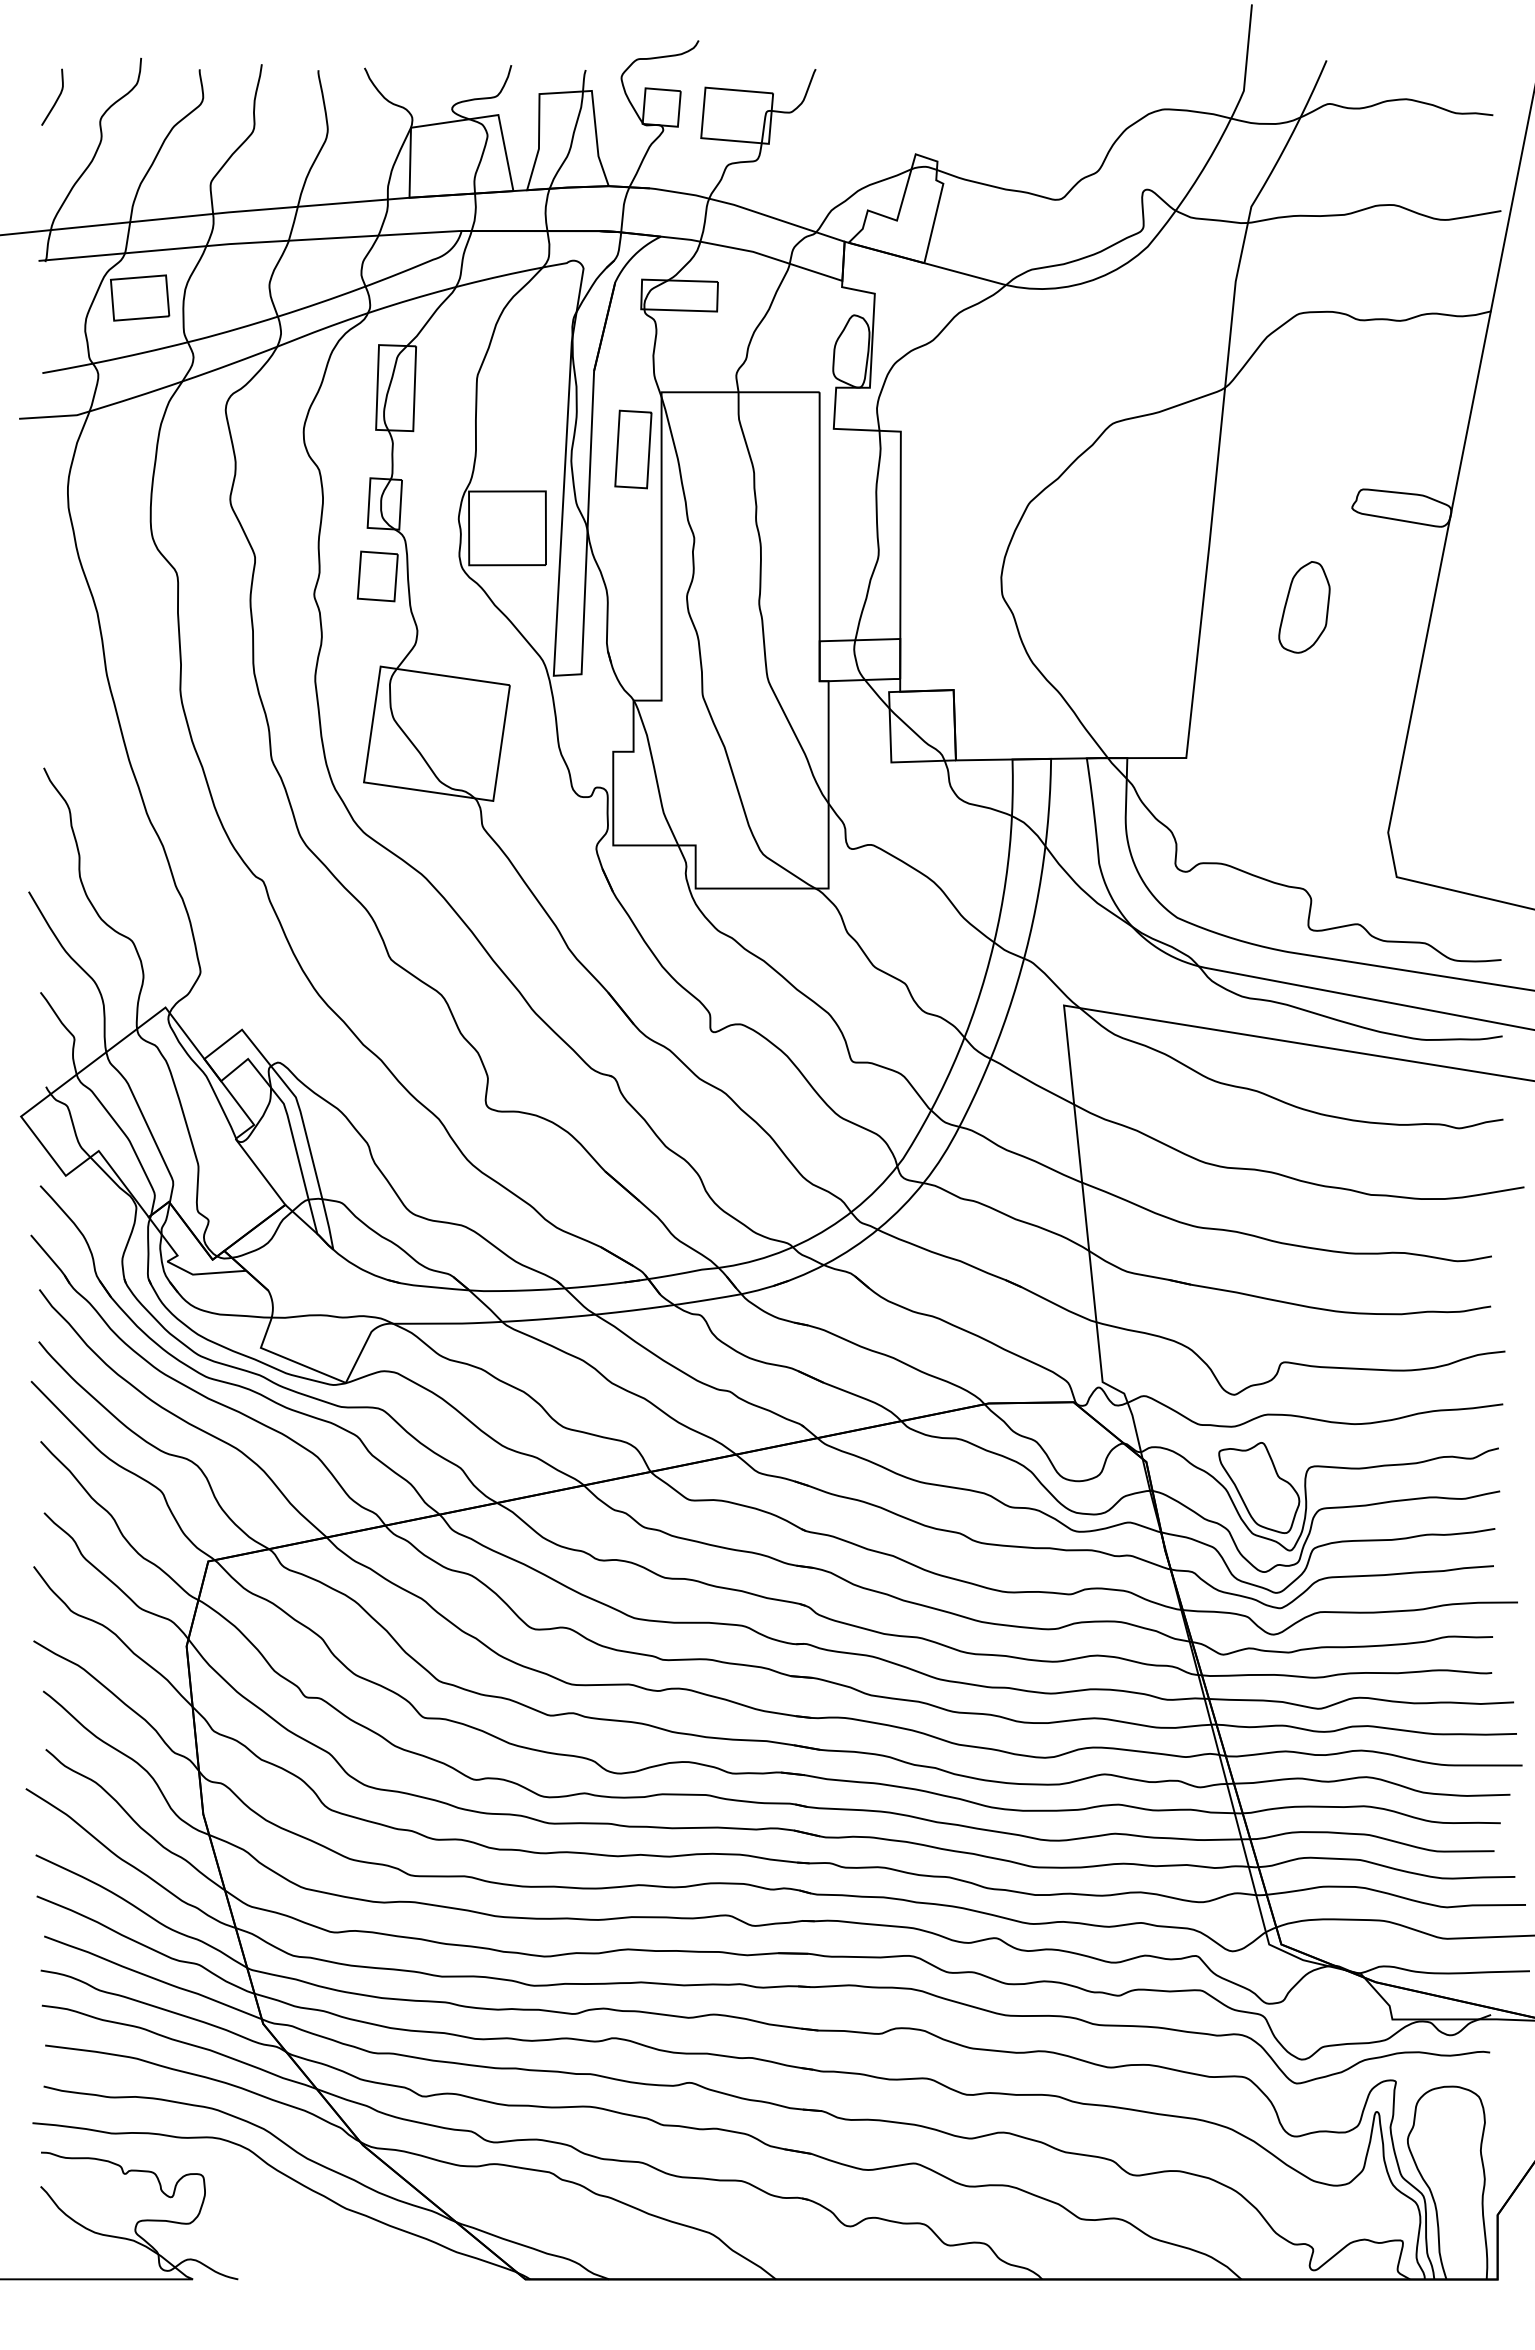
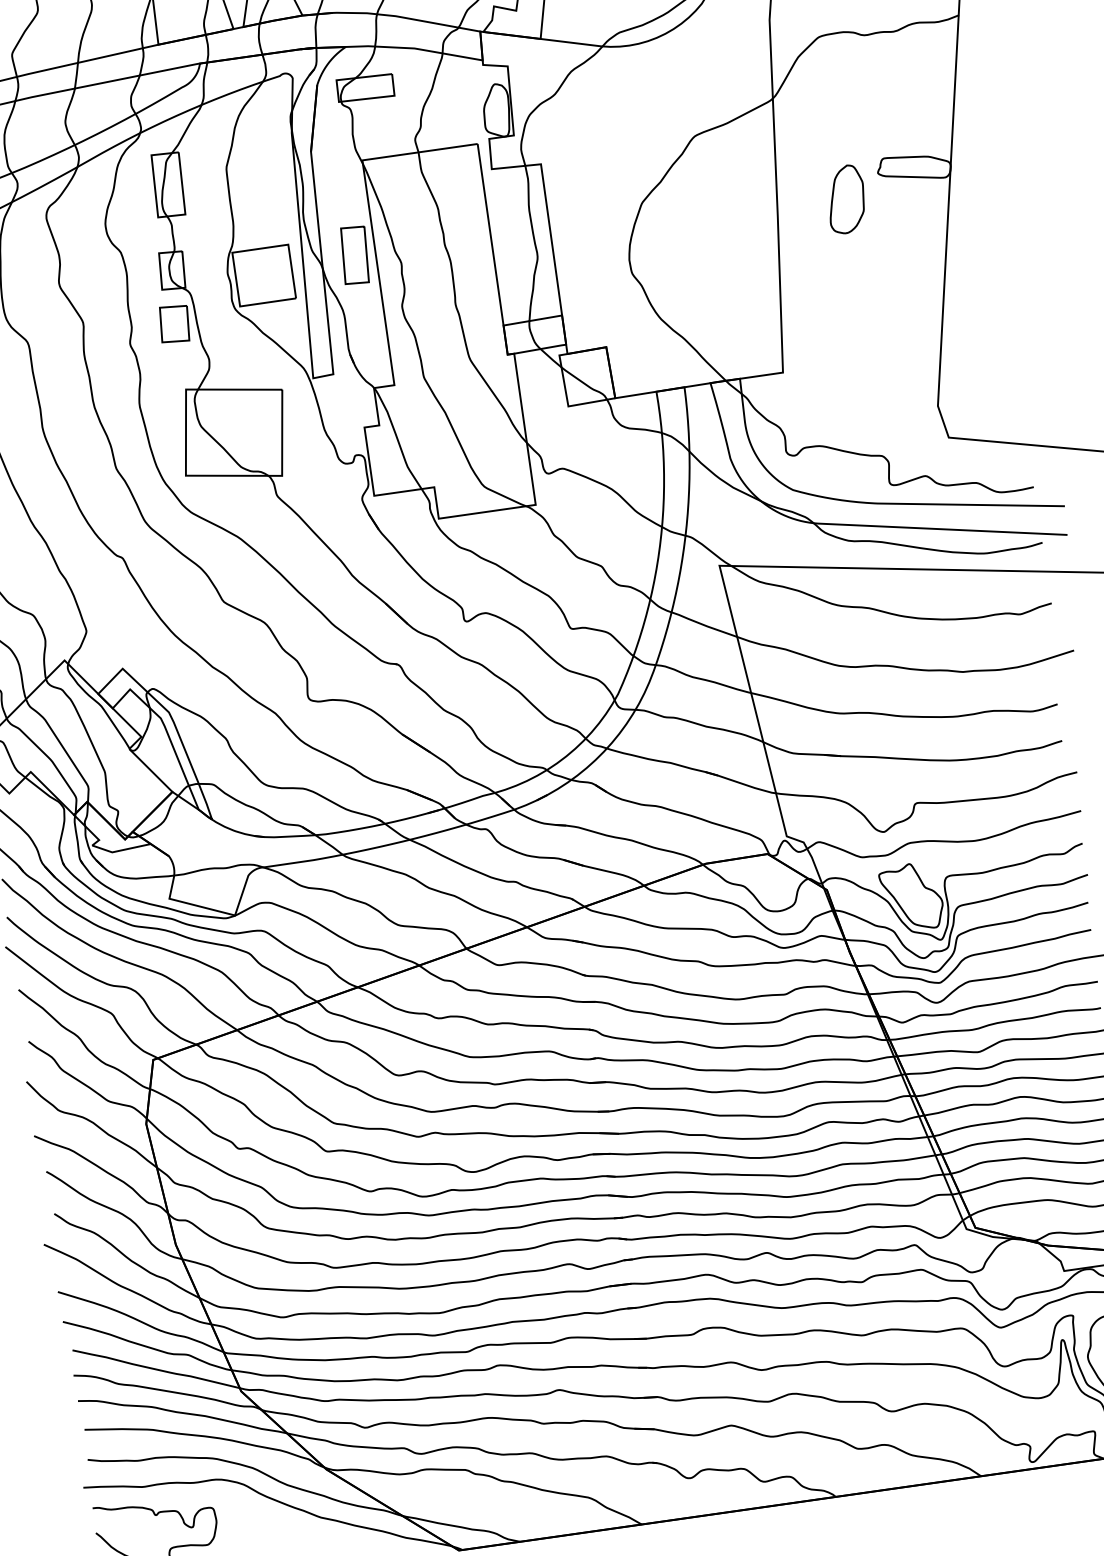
part: (633, 449) -> (355, 255), moved
part: (1304, 607) -> (846, 199), moved

